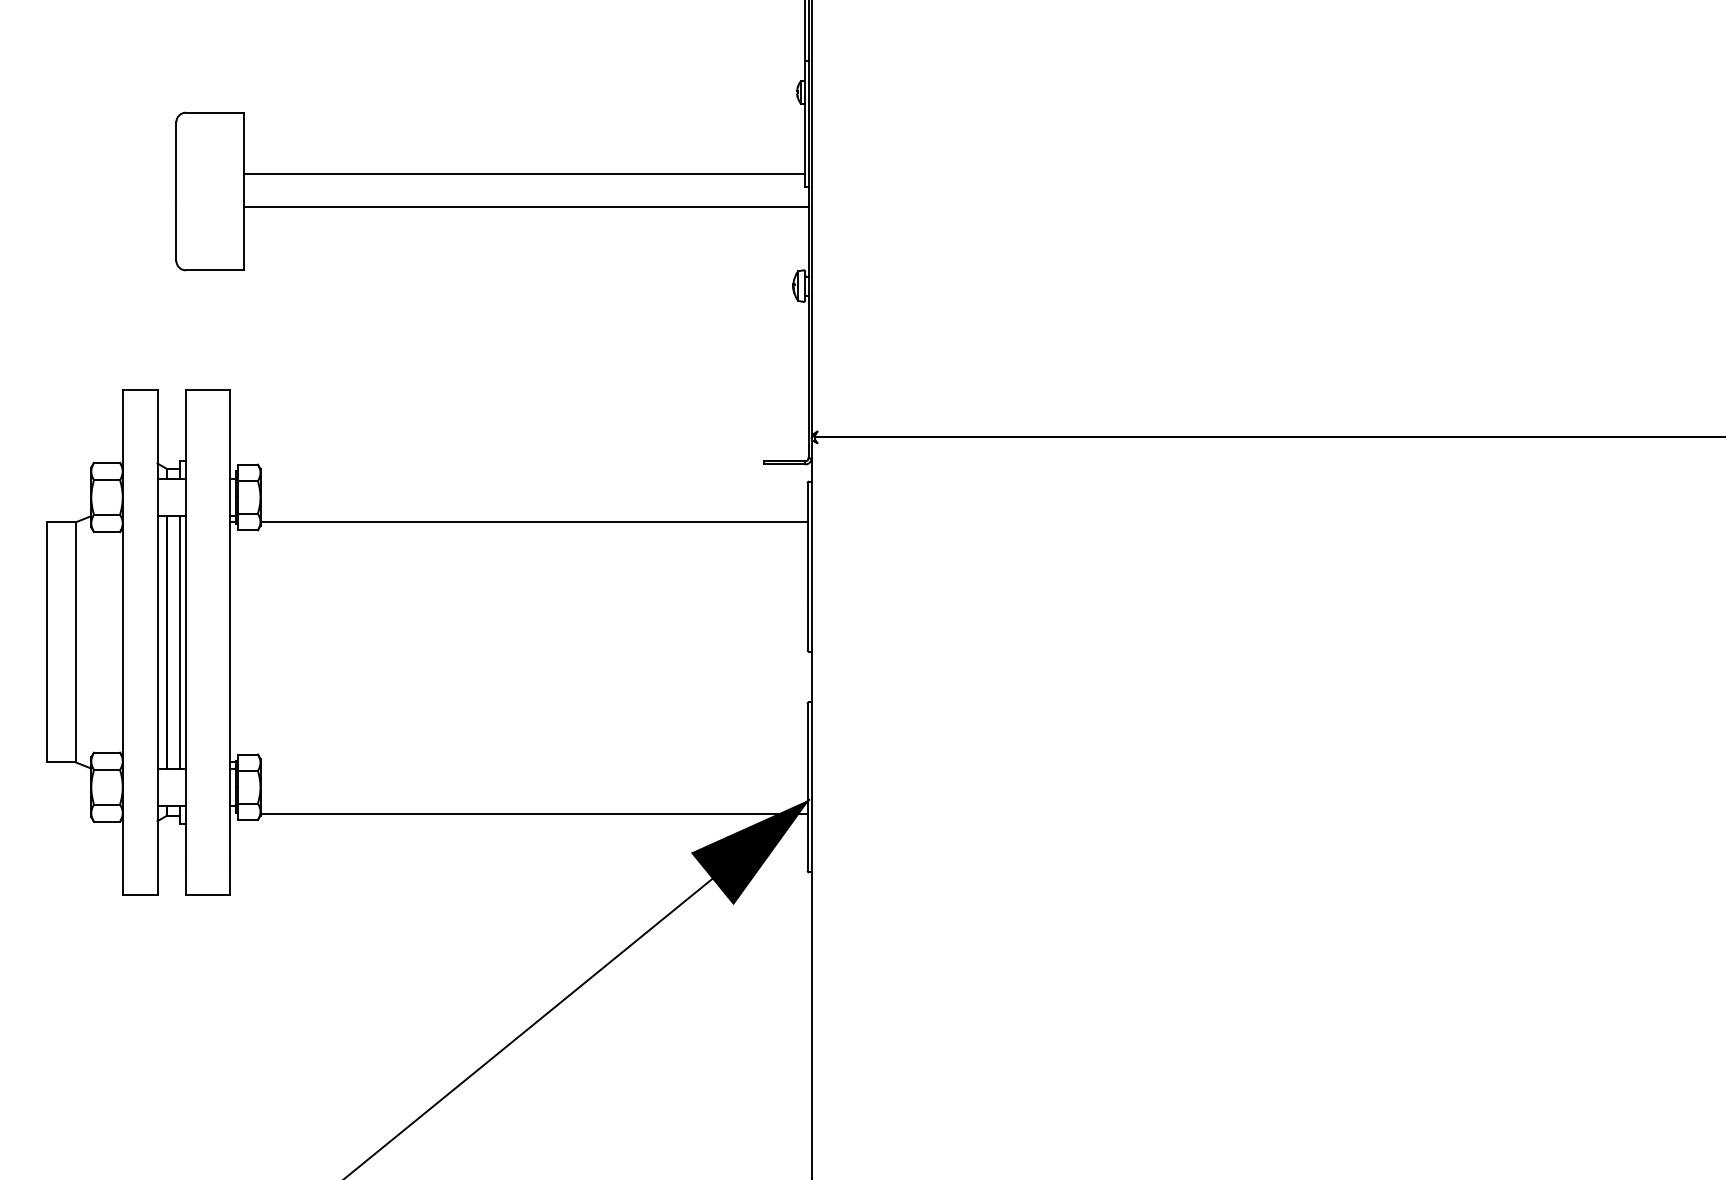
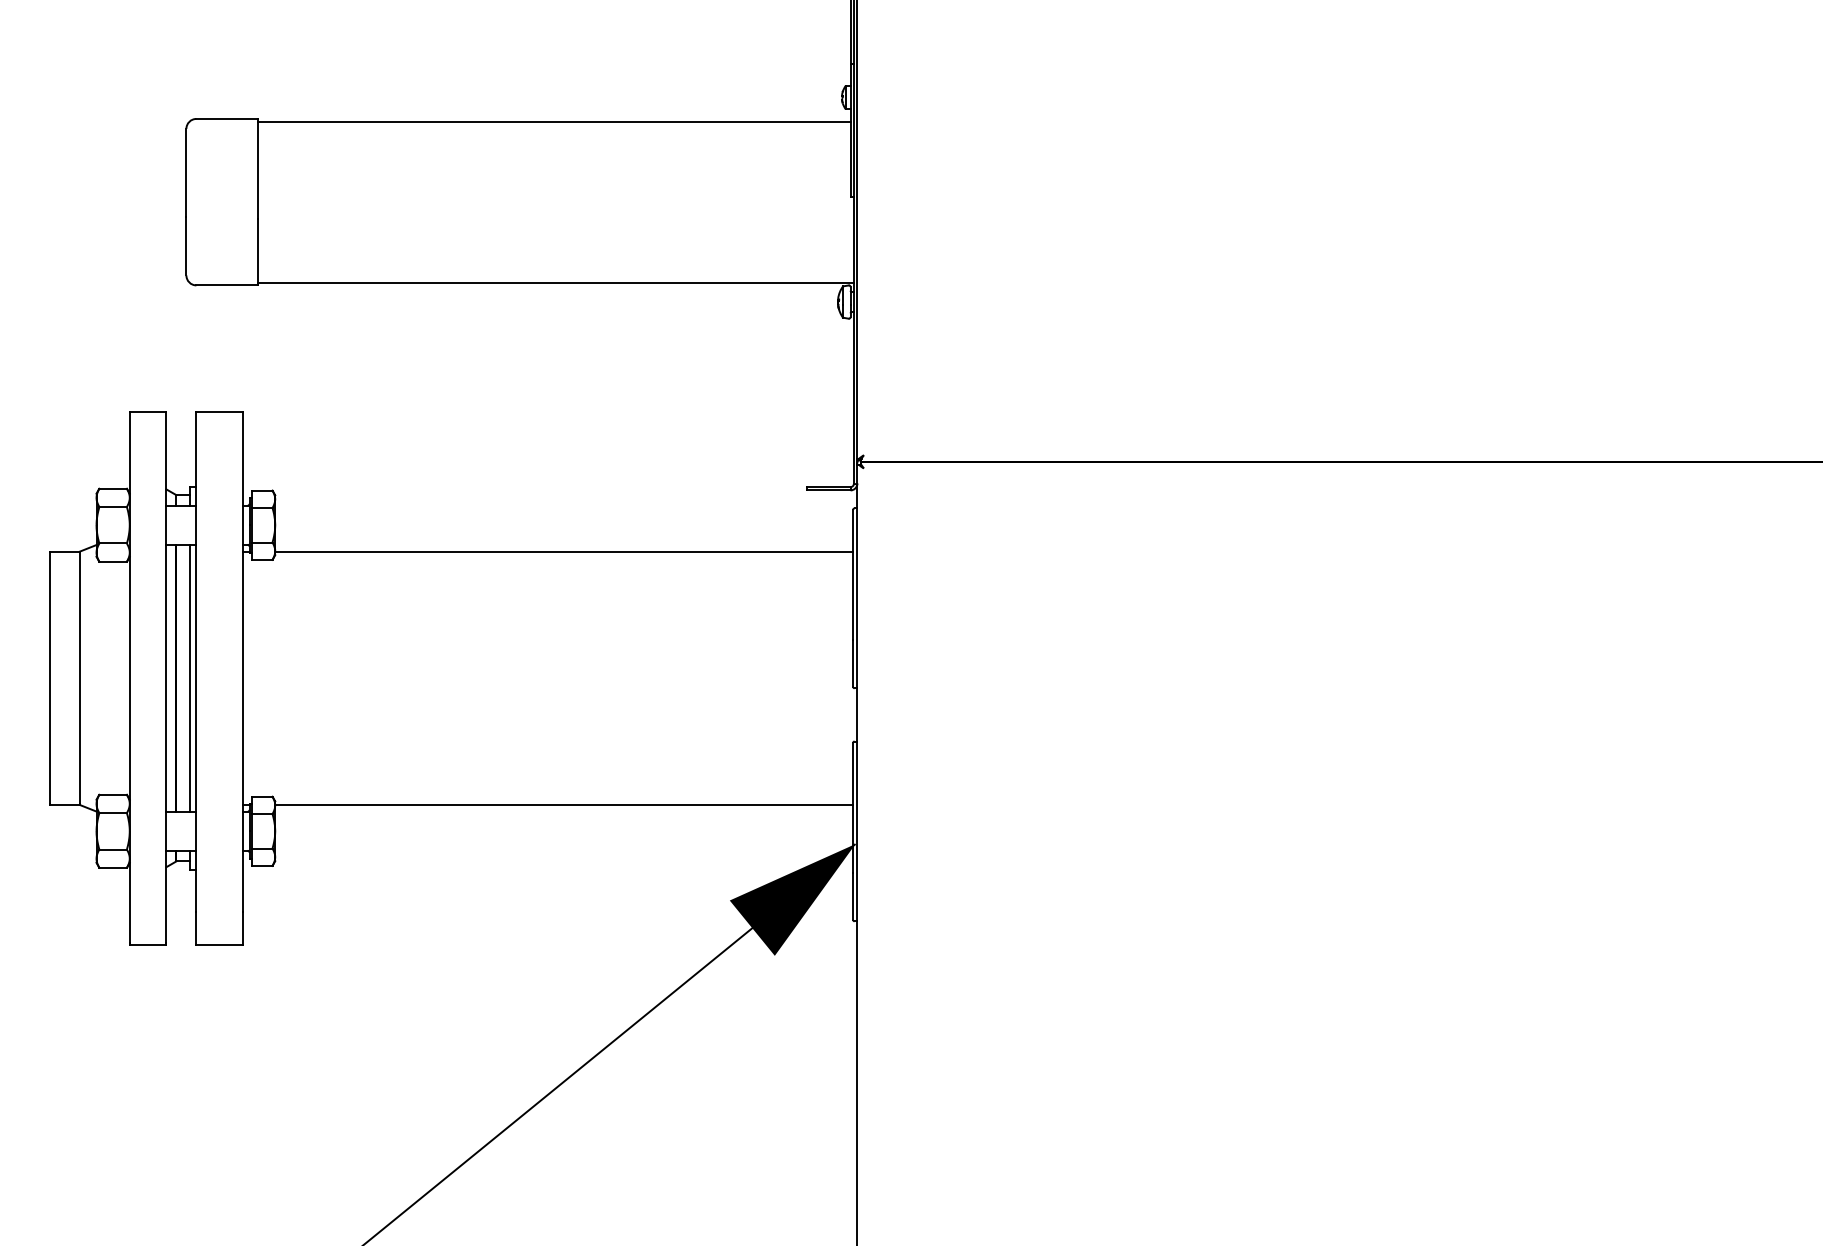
line: (524, 173) -> (553, 121), moved
line: (525, 206) -> (555, 282), moved
line: (533, 813) -> (563, 804), moved

